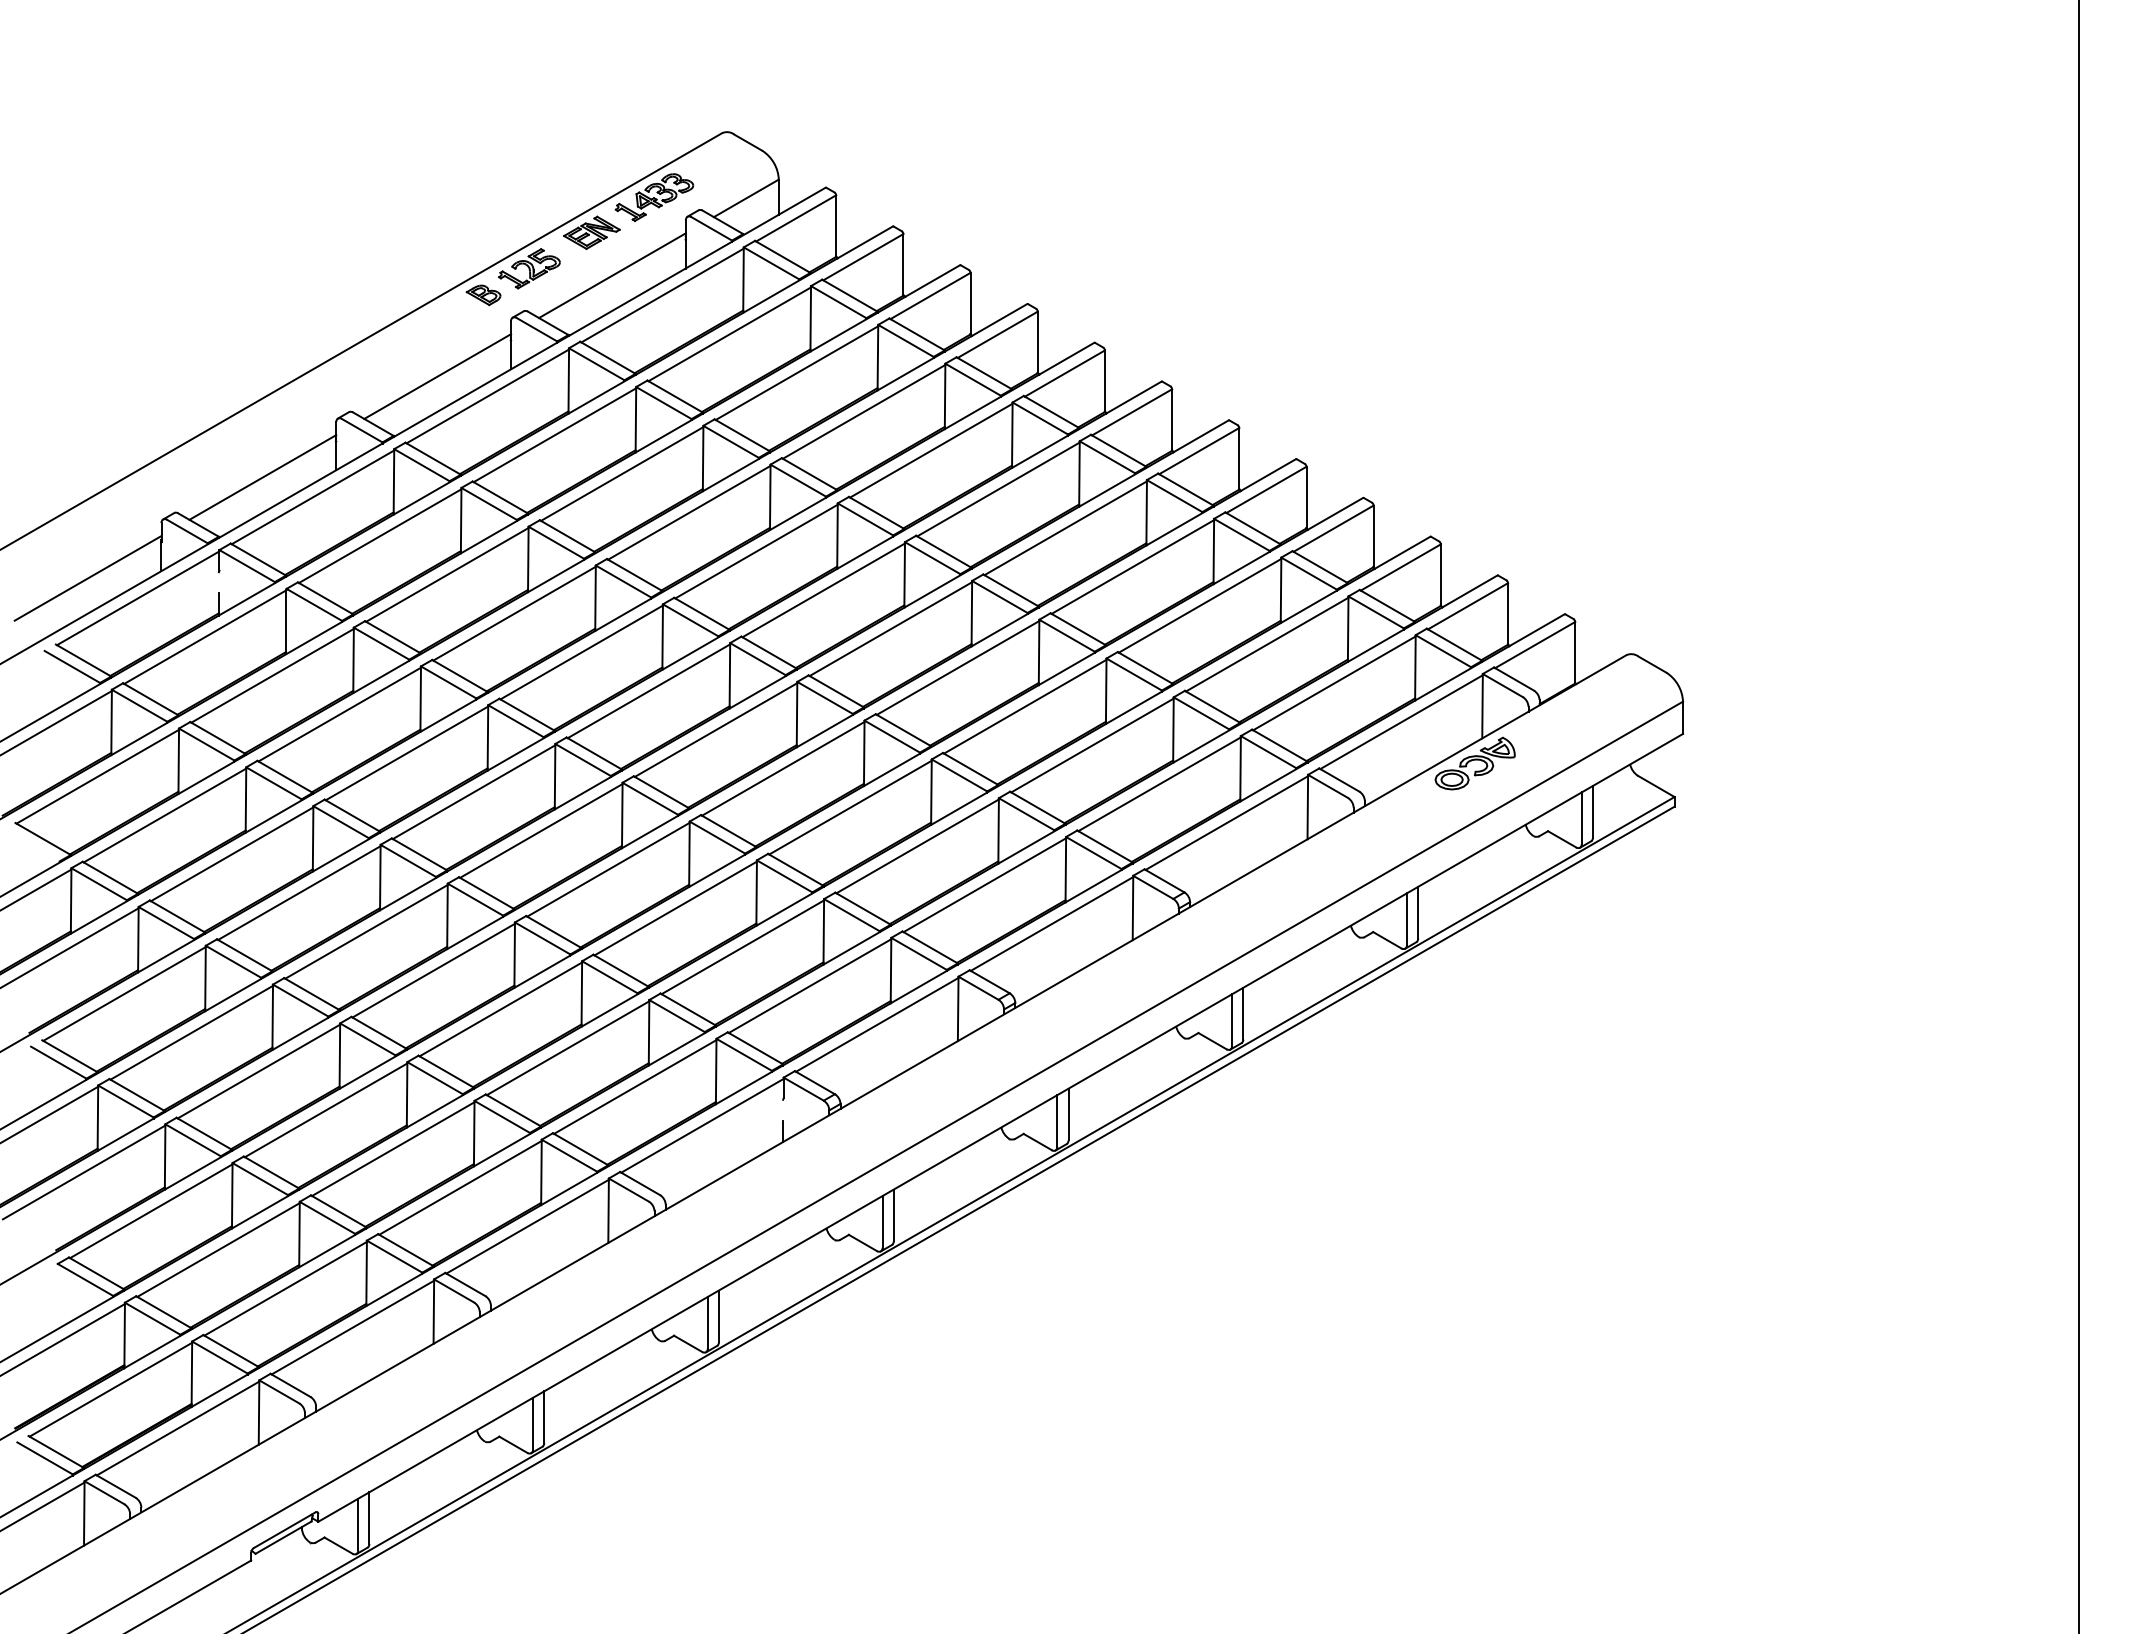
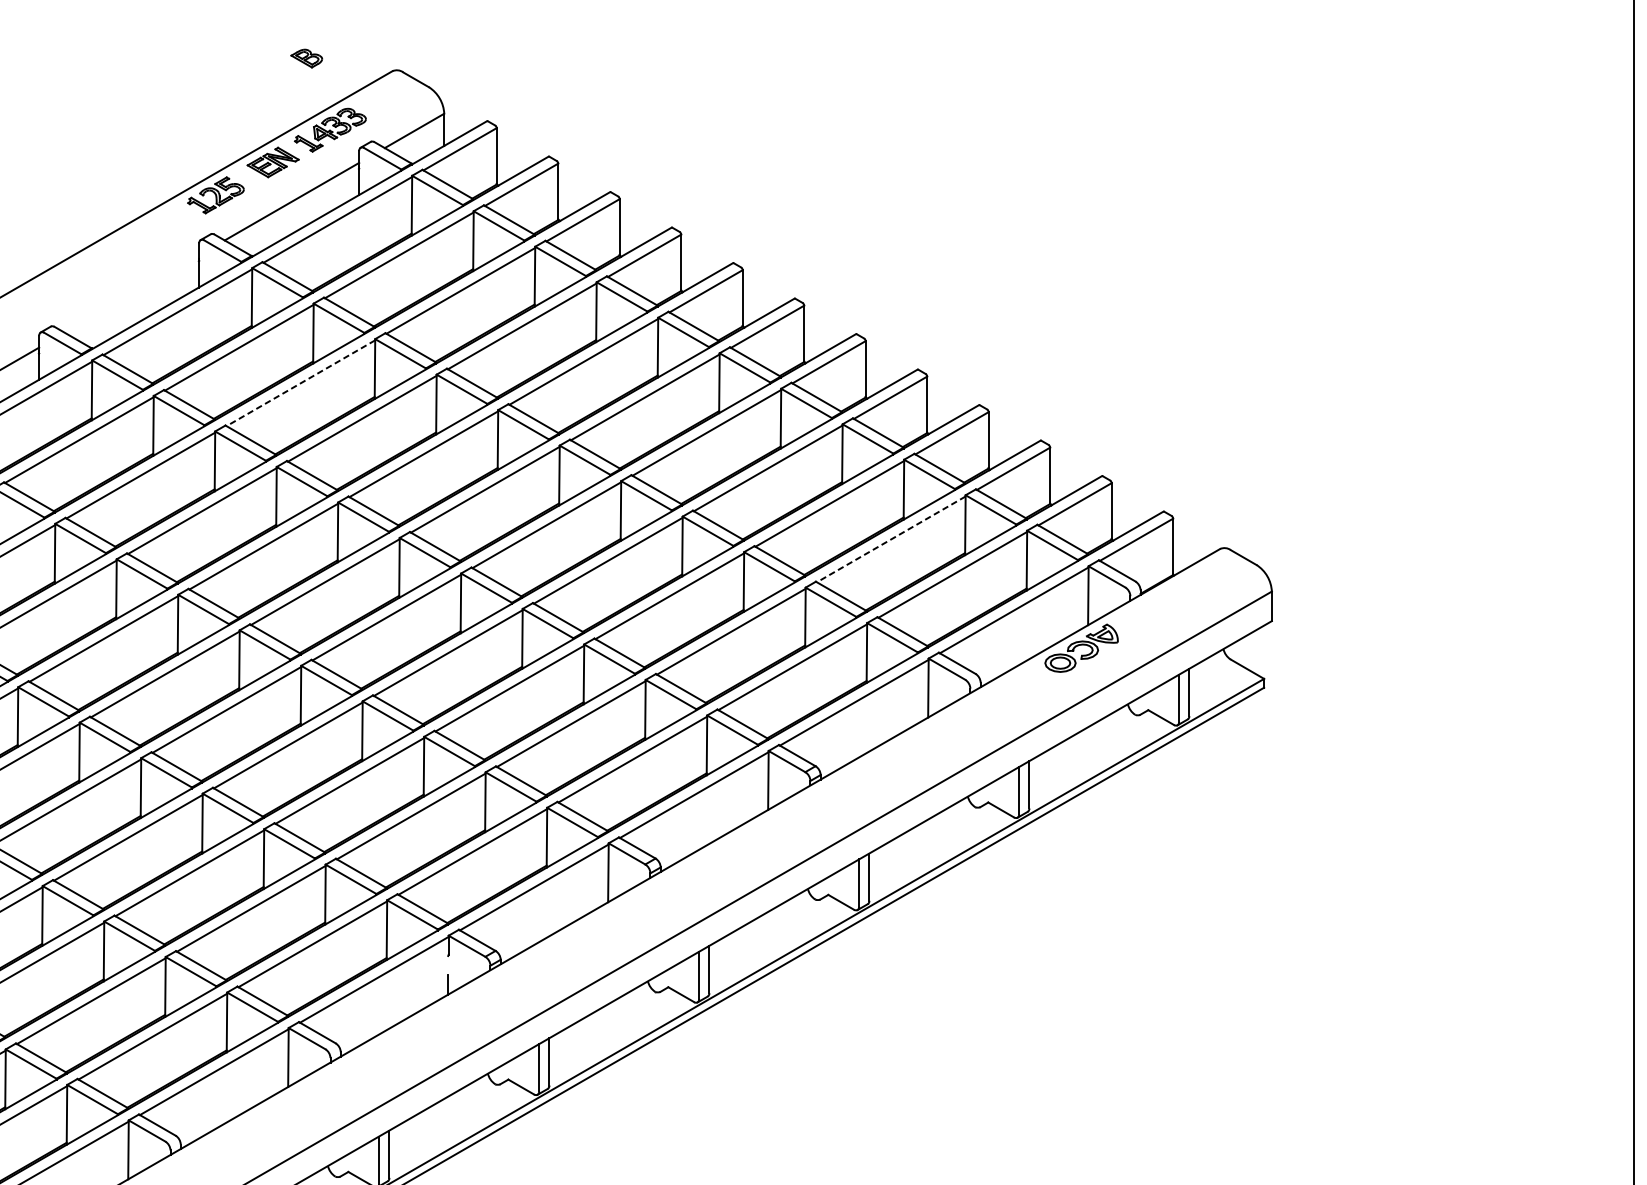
part: (483, 295) -> (306, 58), moved
line: (437, 376) -> (131, 293), removed
line: (622, 474) -> (301, 383), solid -> dashed
line: (1267, 644) -> (891, 539), solid -> dashed

